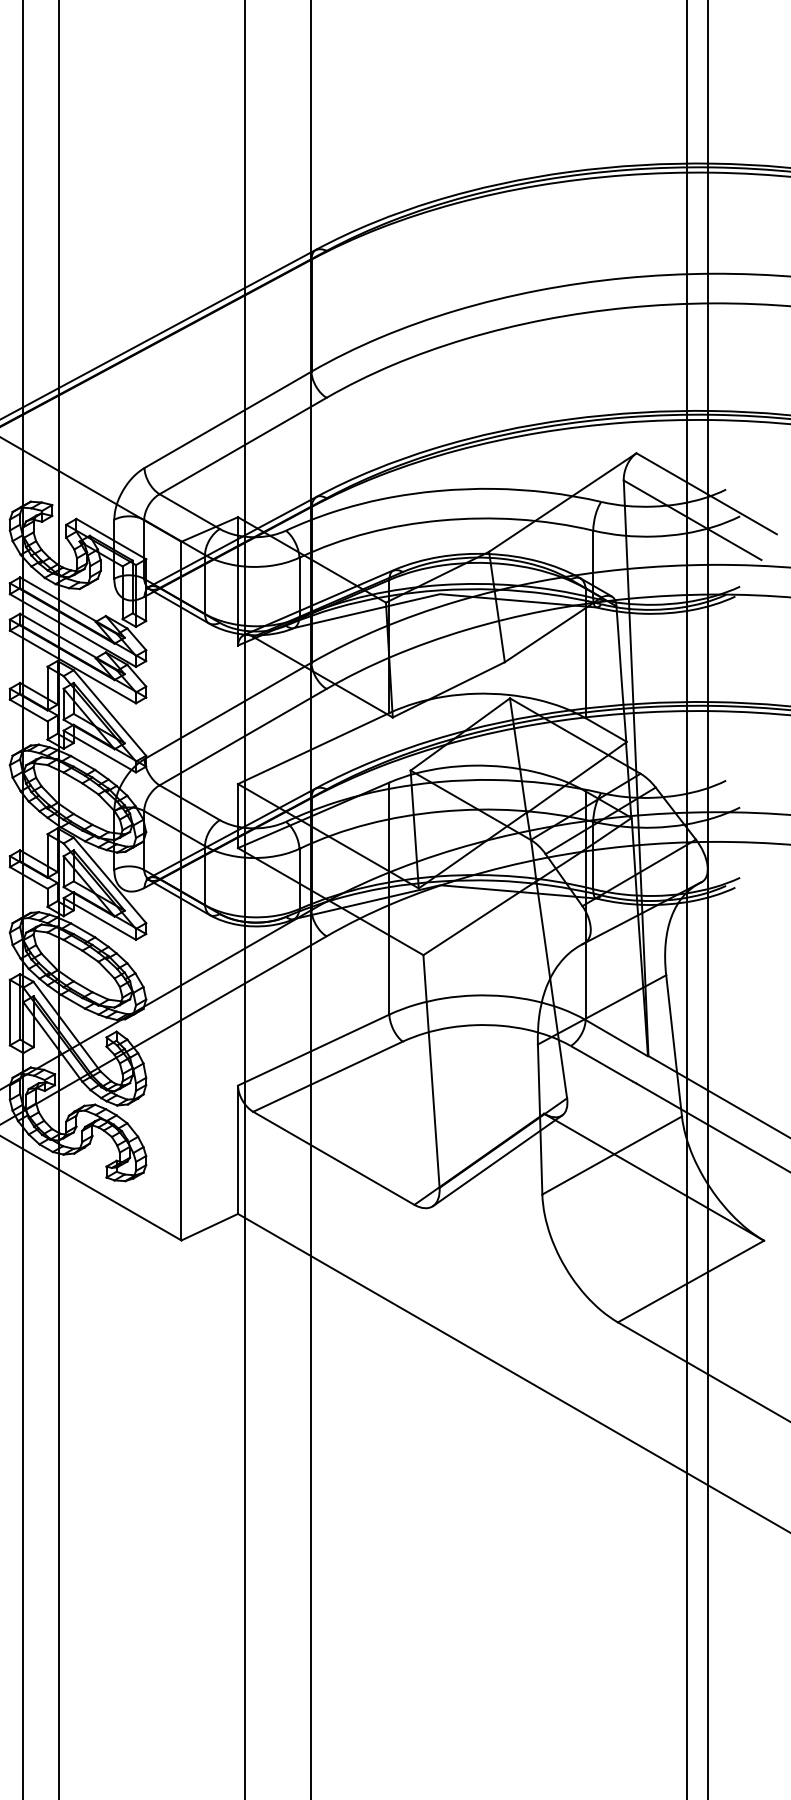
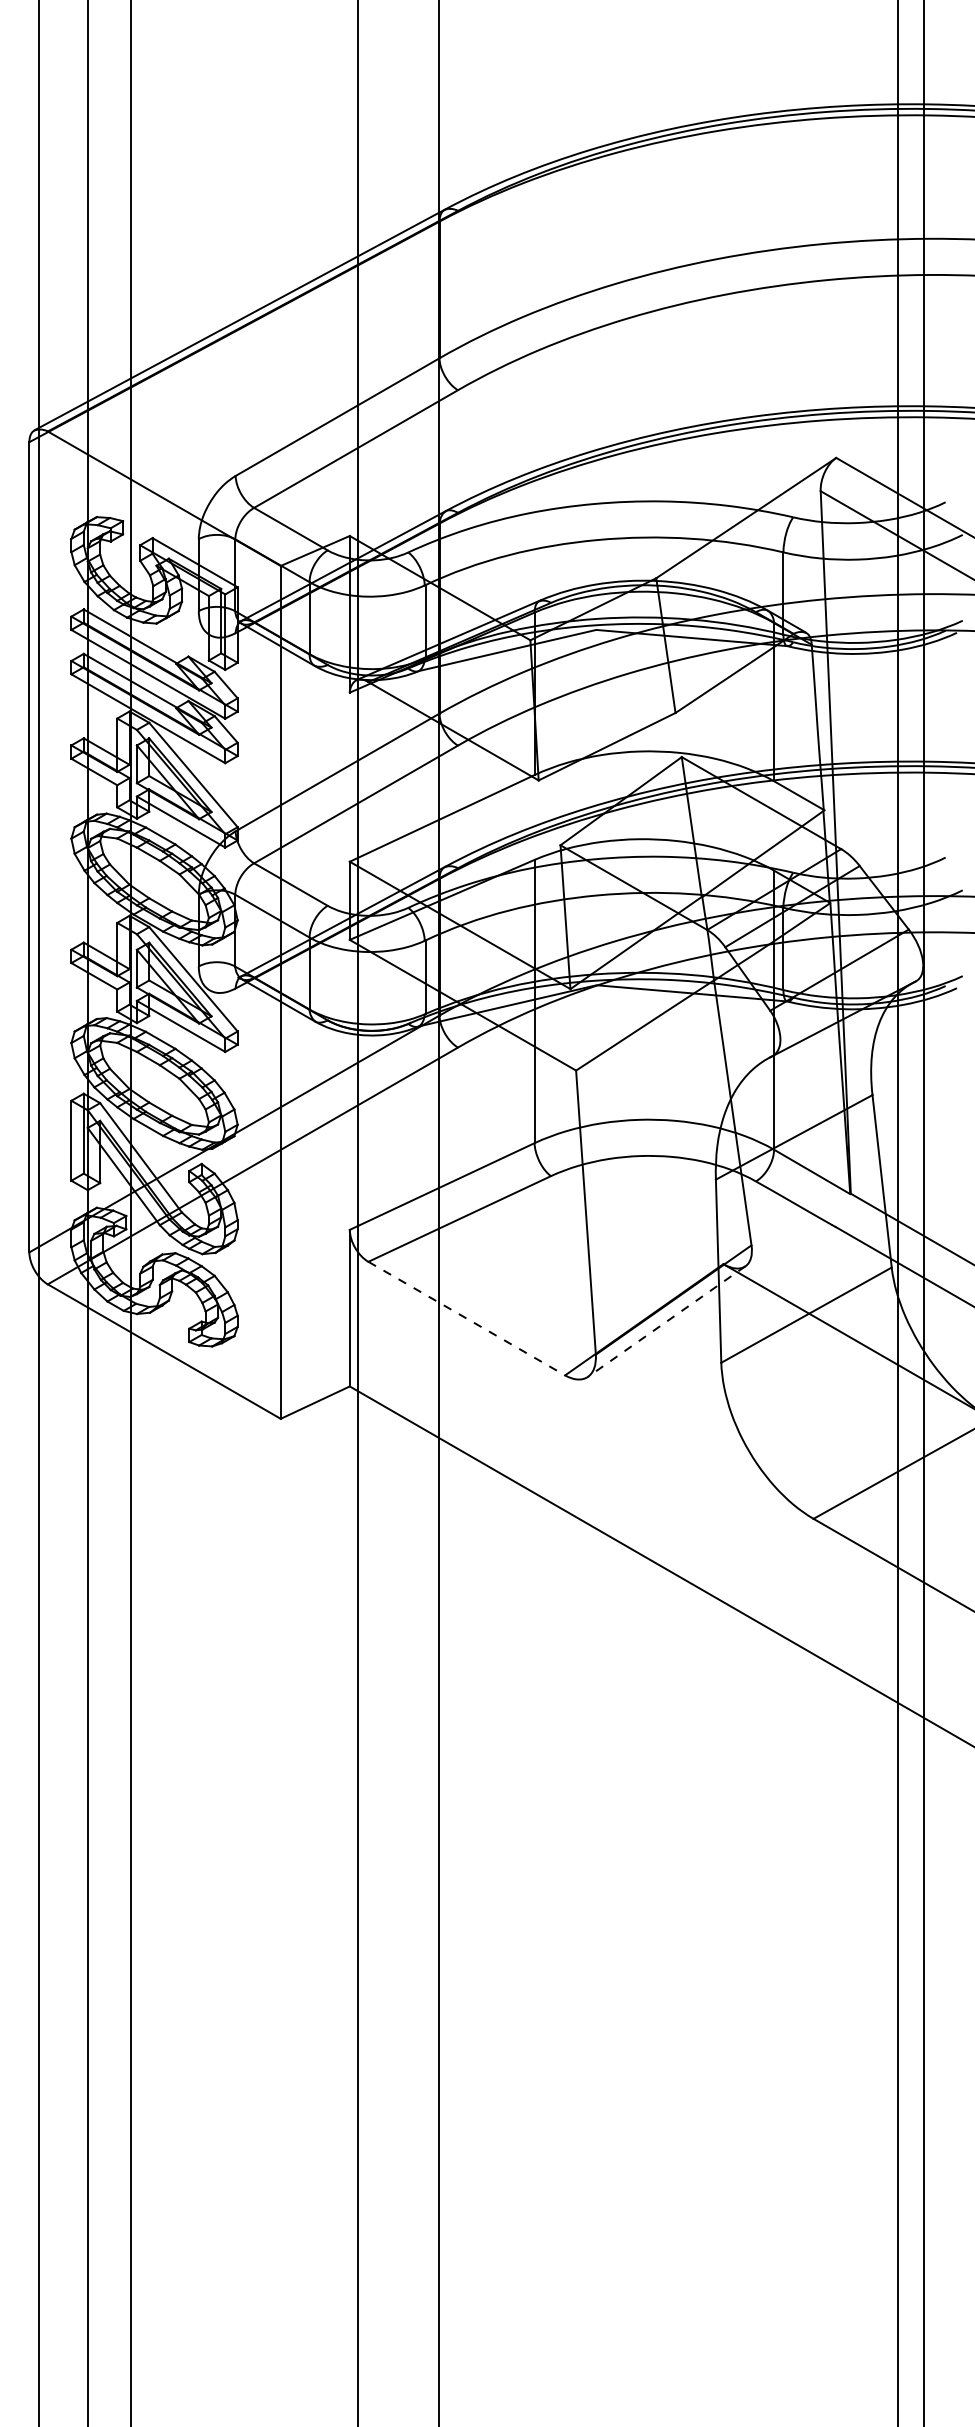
line: (333, 1158) -> (466, 1318), solid -> dashed
line: (497, 1160) -> (666, 1321), solid -> dashed

